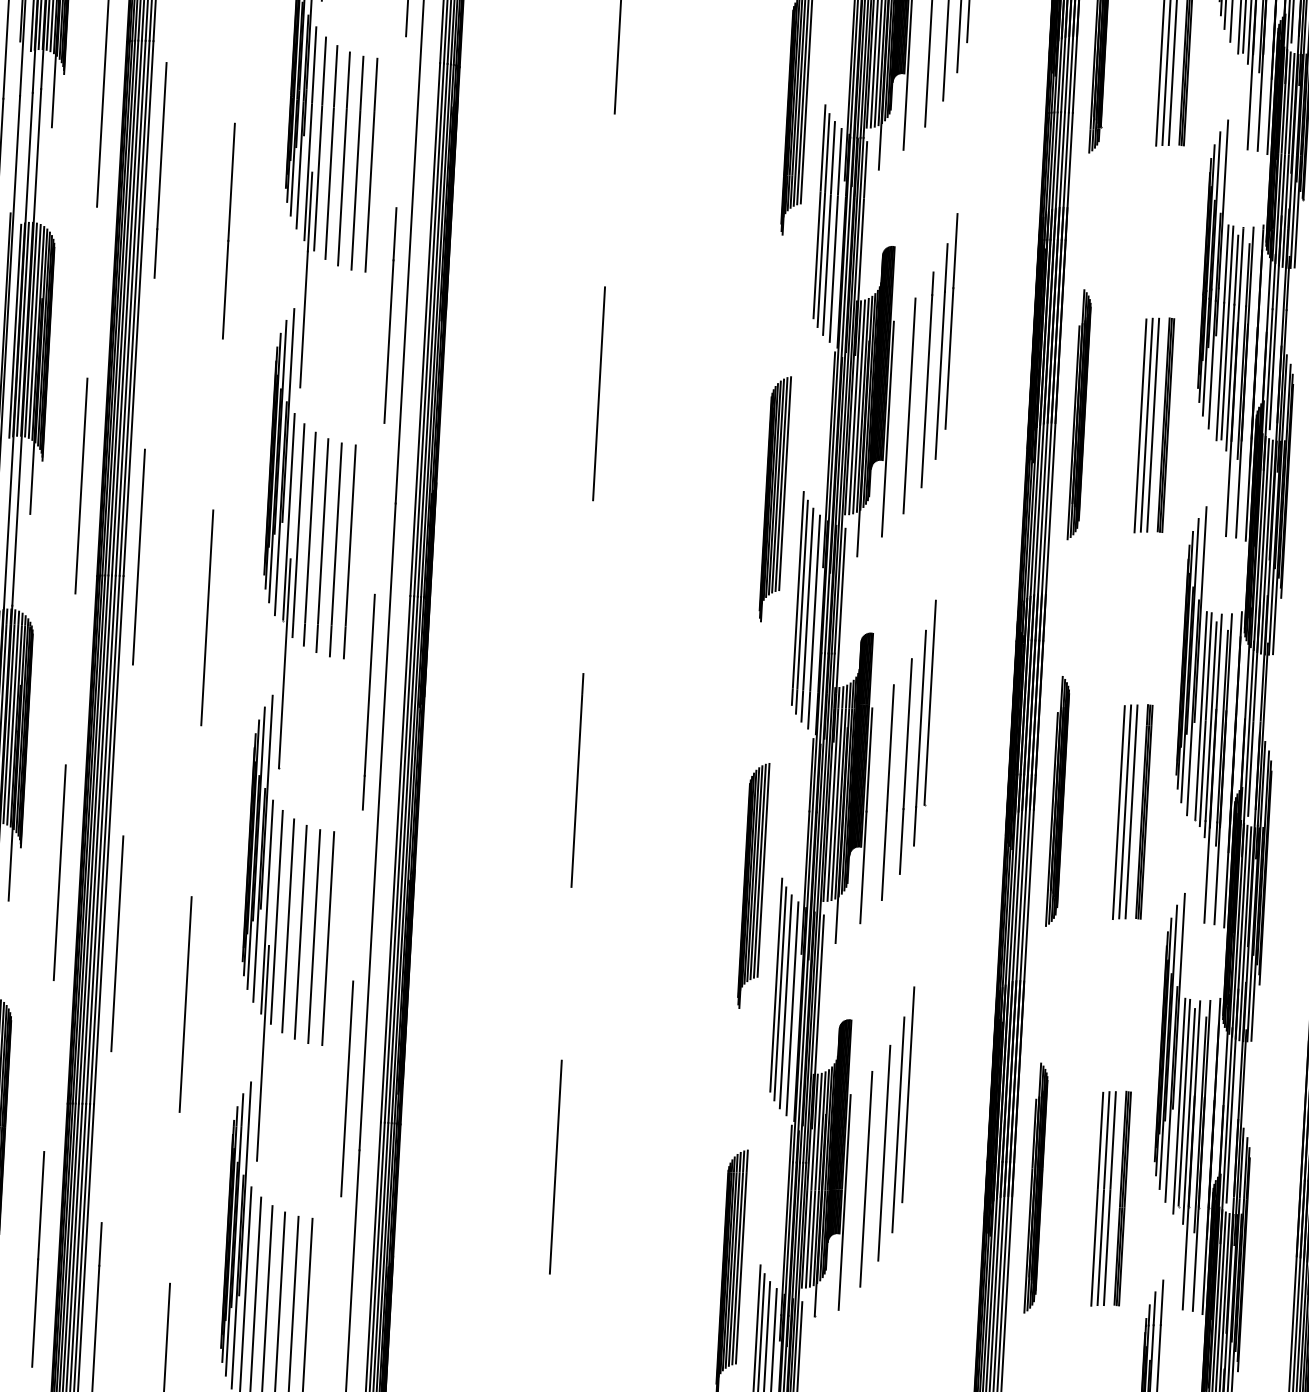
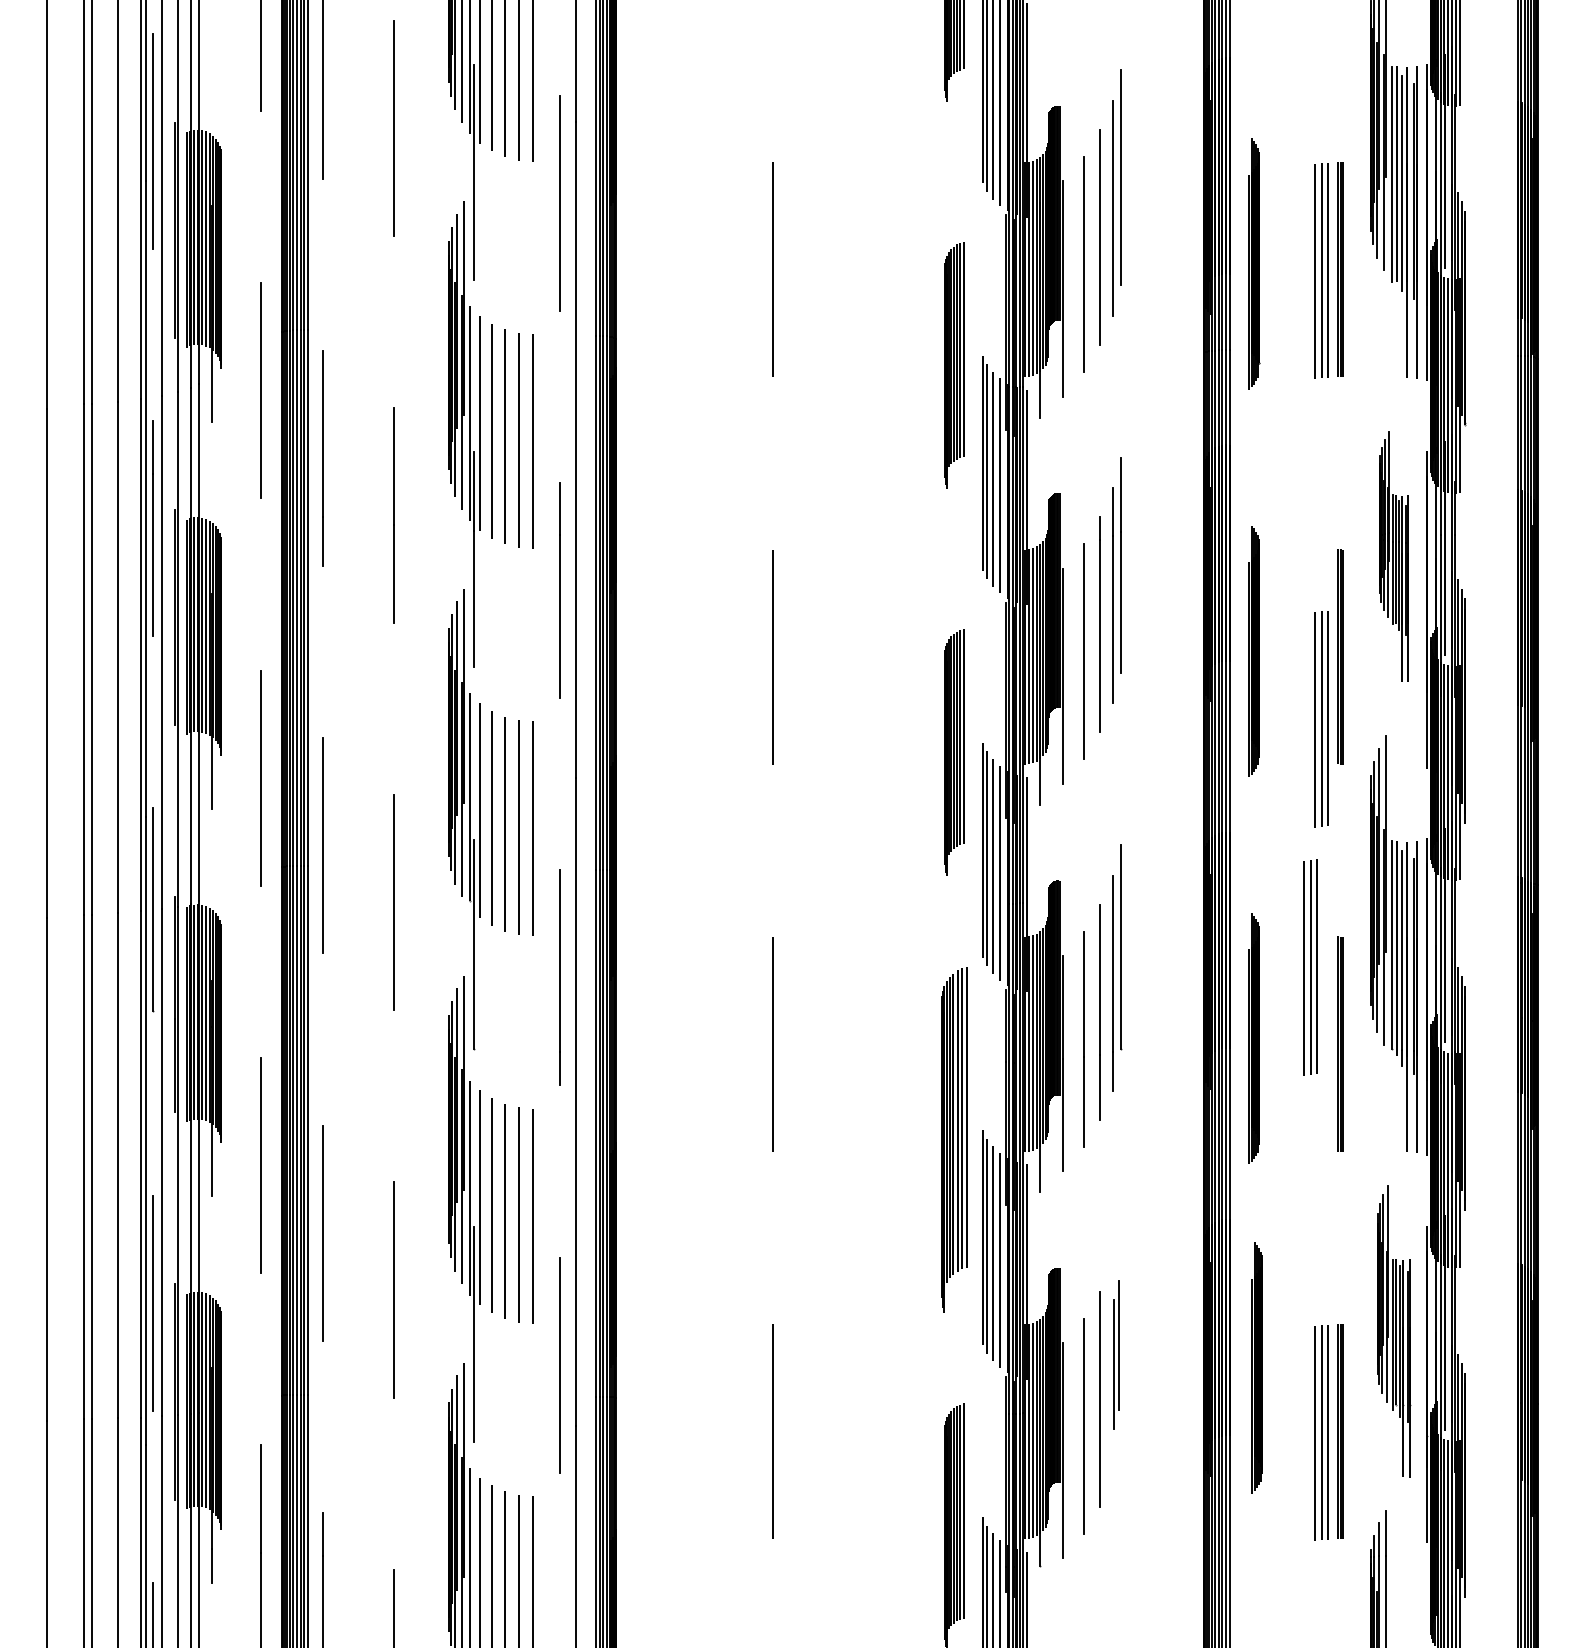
part: (1224, 327) -> (1393, 556), size x0.6
part: (1146, 425) -> (1321, 719), moved
part: (1125, 812) -> (1310, 967), moved
part: (753, 885) -> (954, 1139), size x1.4
part: (1182, 1101) -> (1394, 1331), size x0.7
part: (903, 1109) -> (1116, 1354), size x0.6
part: (1035, 1187) -> (1256, 1367), moved

